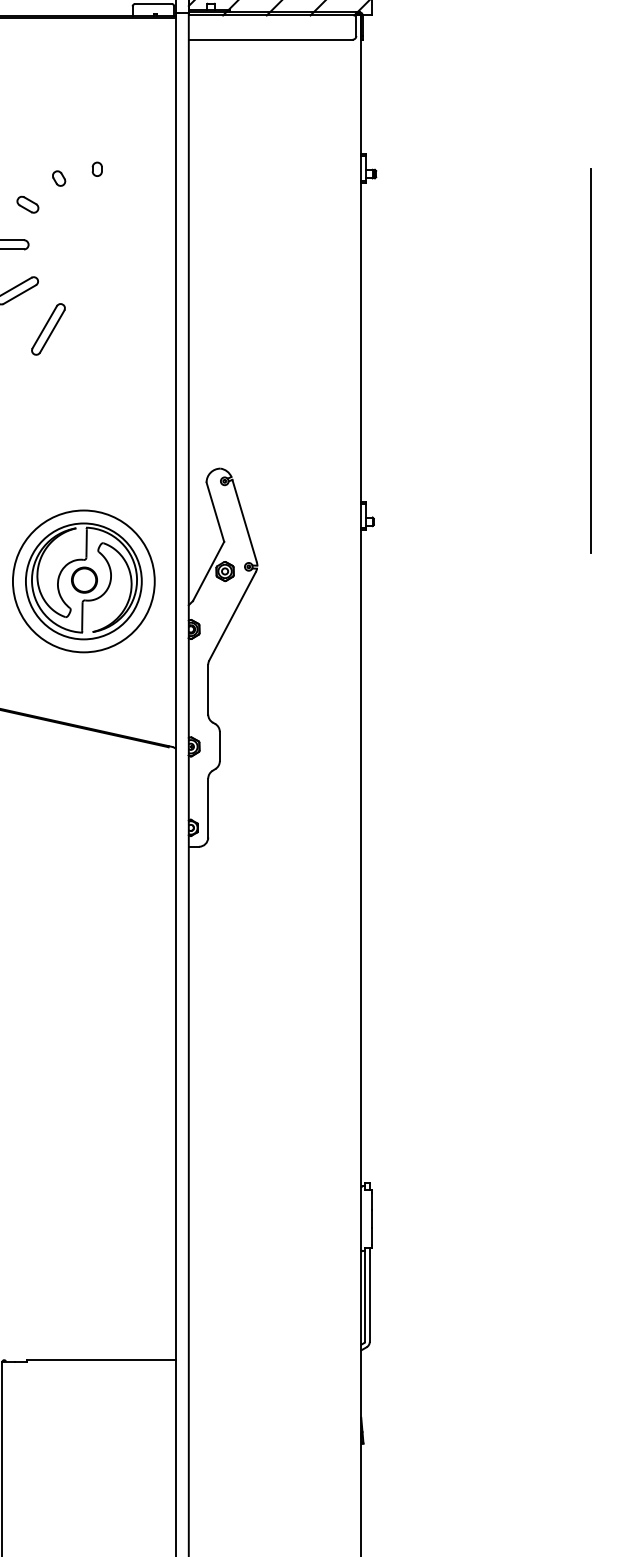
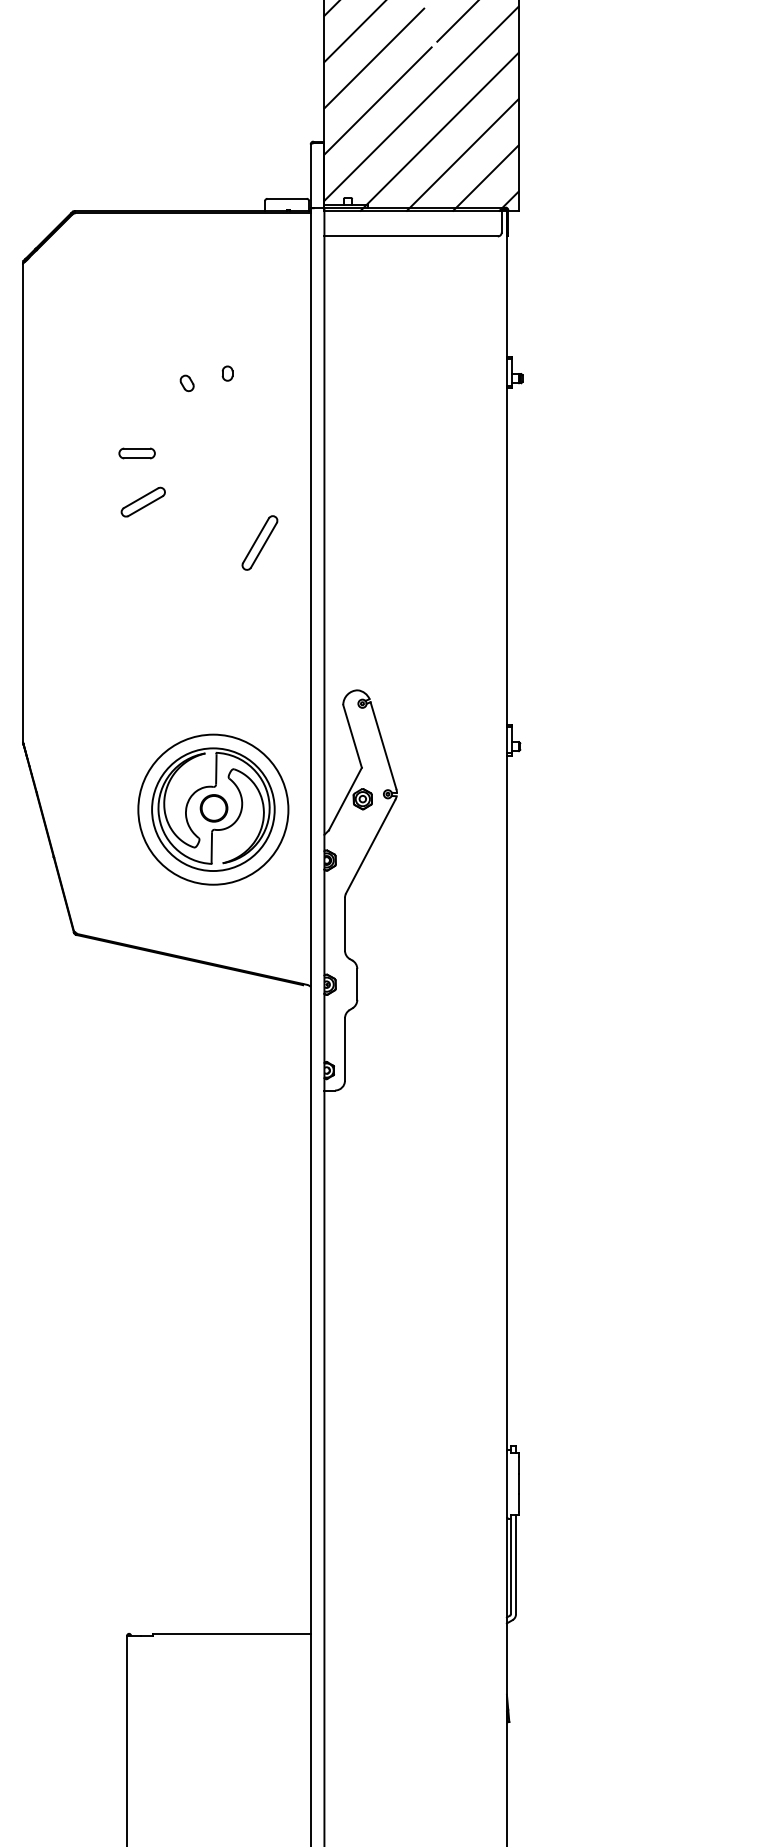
part: (28, 204) -> (154, 410), removed
part: (48, 328) -> (259, 542), moved
line: (590, 361) -> (749, 576), removed

